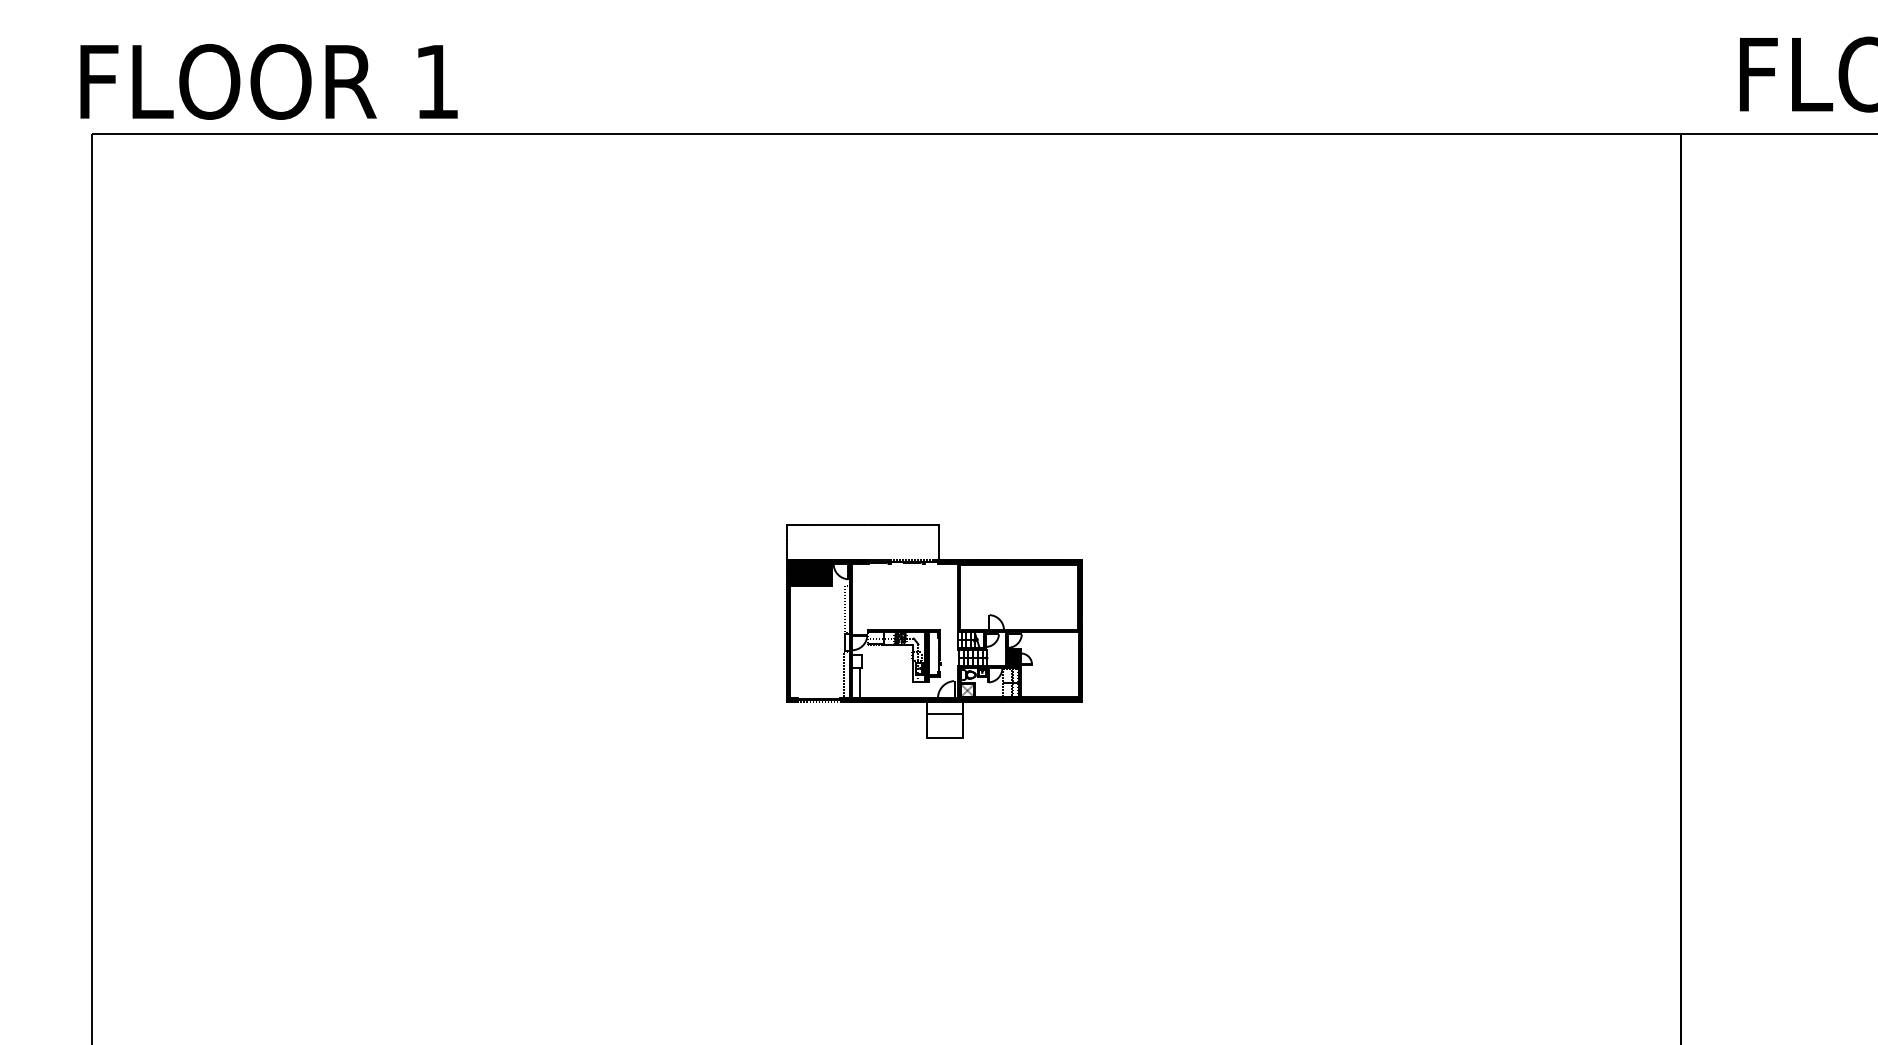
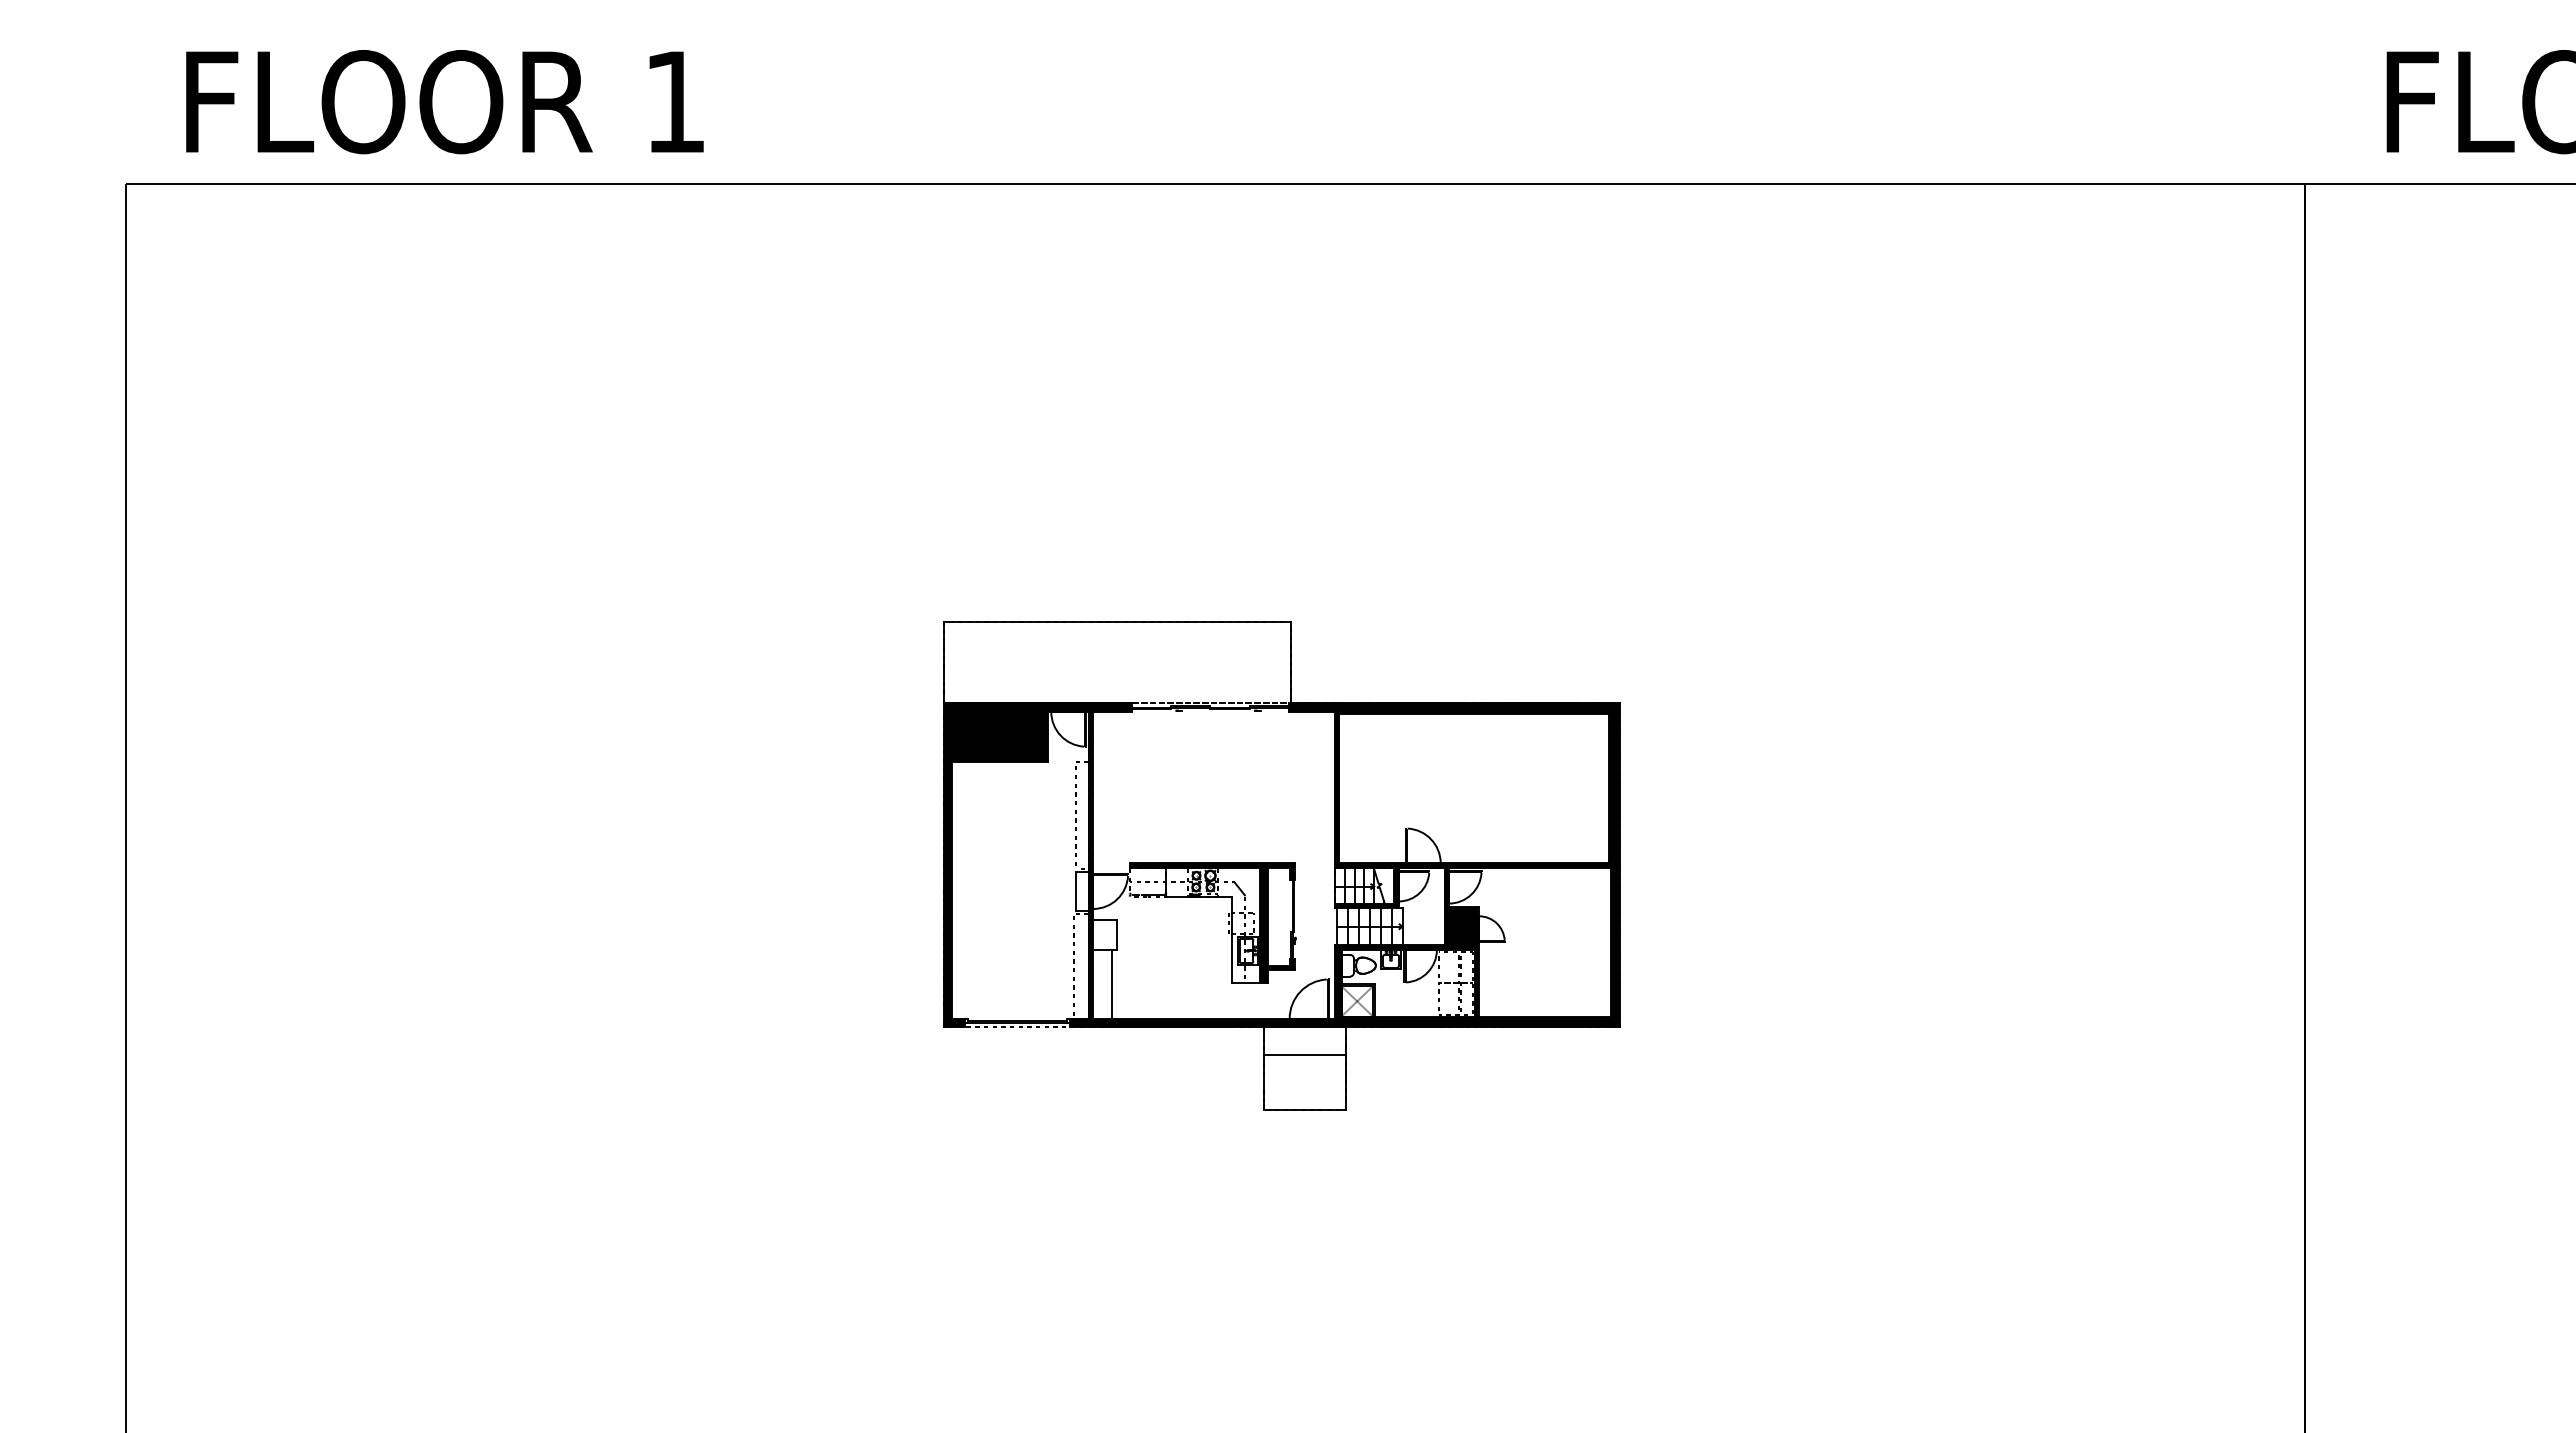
text: (268, 82) -> (444, 102), moved
part: (934, 631) -> (1281, 865), size x1.67

